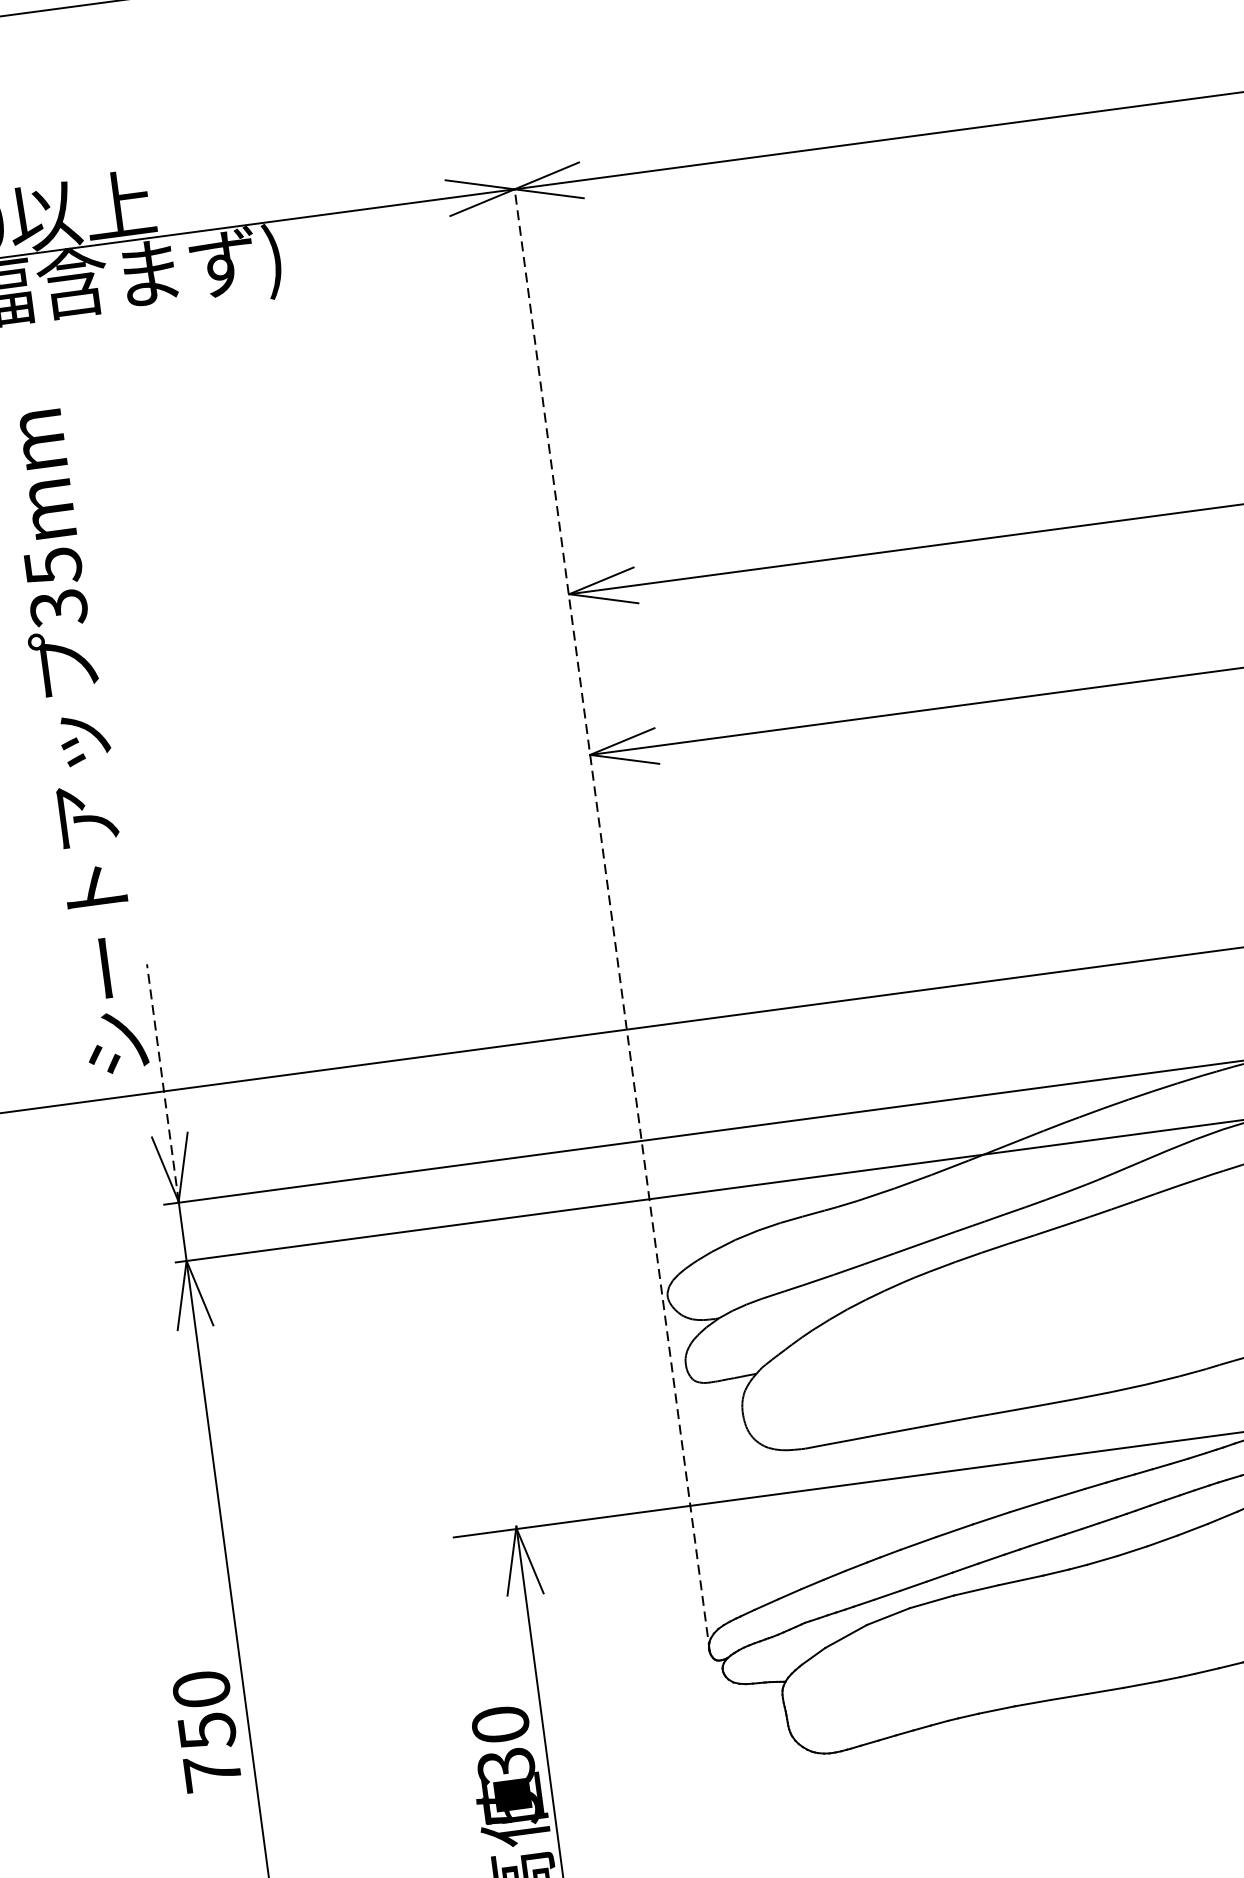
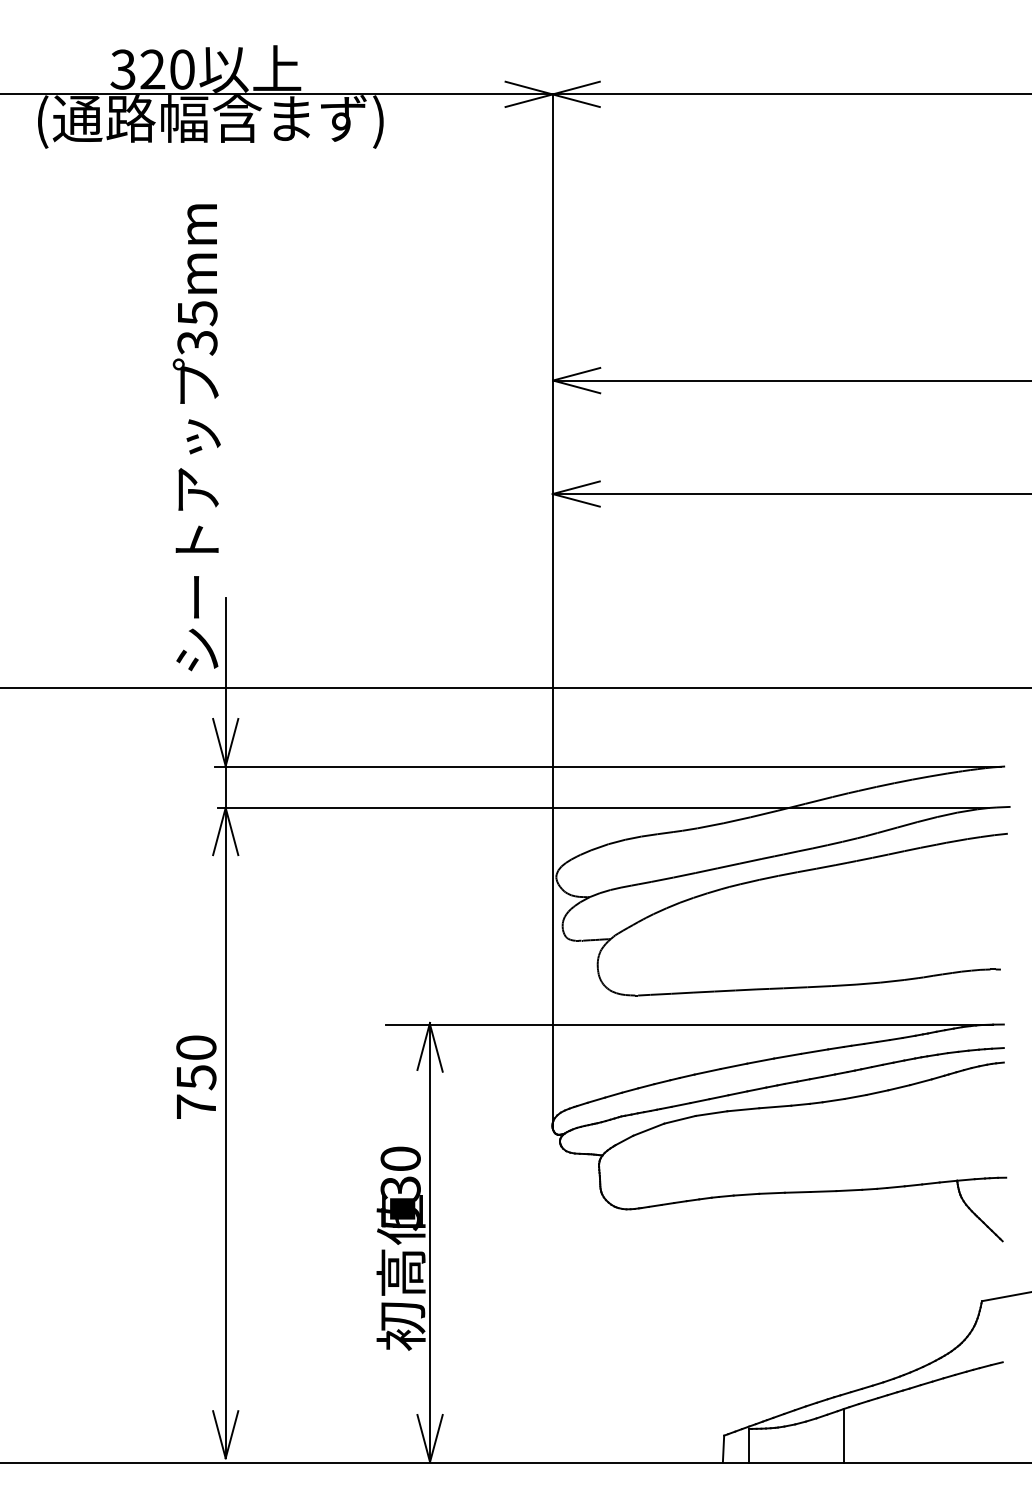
line: (612, 921) -> (552, 611), dashed -> solid
line: (162, 1083) -> (225, 682), dashed -> solid
text: (207, 1730) -> (196, 1076), moved

